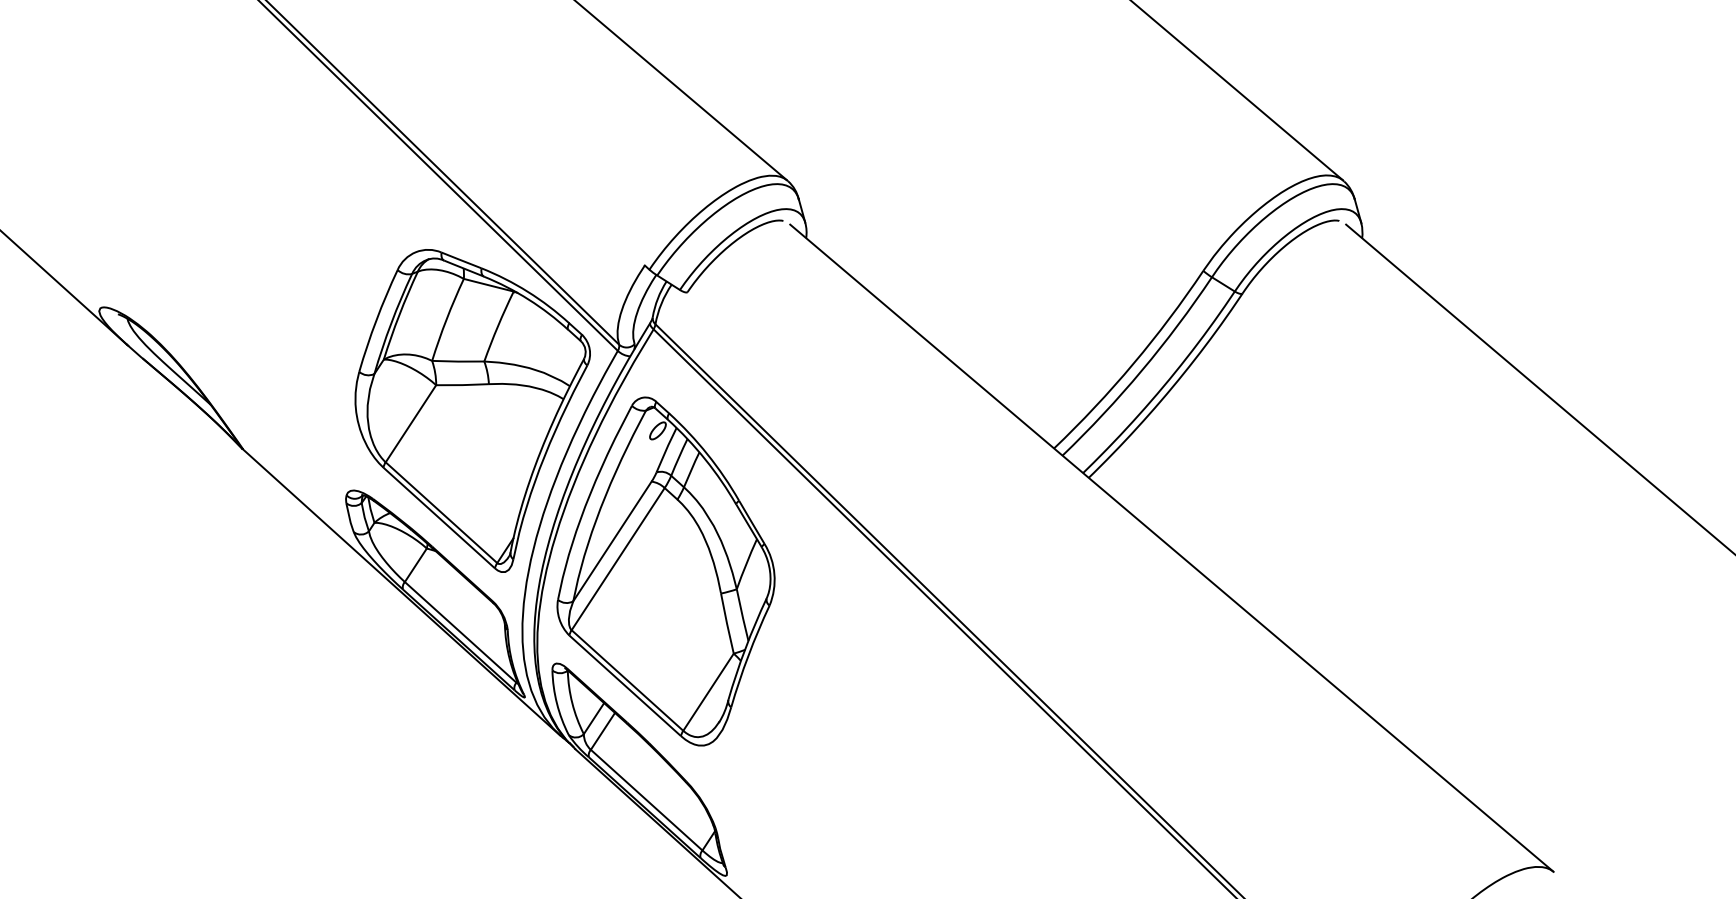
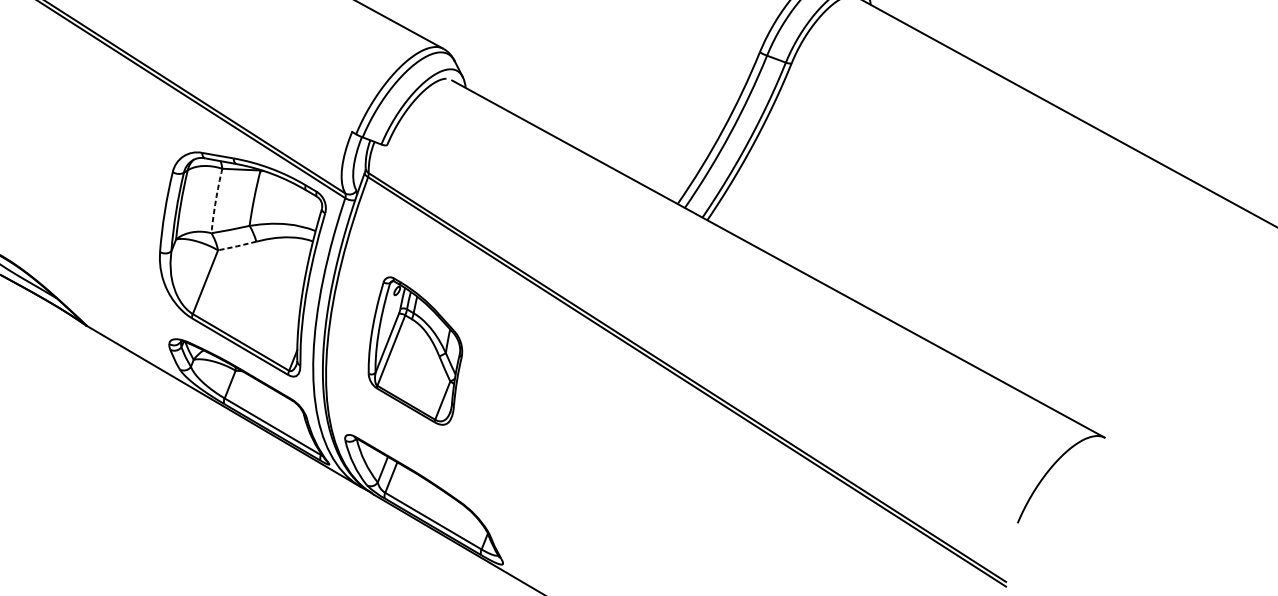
arc: (446, 319) -> (215, 200), solid -> dashed
line: (462, 385) -> (237, 246), solid -> dashed
part: (665, 571) -> (412, 351), size x0.6

